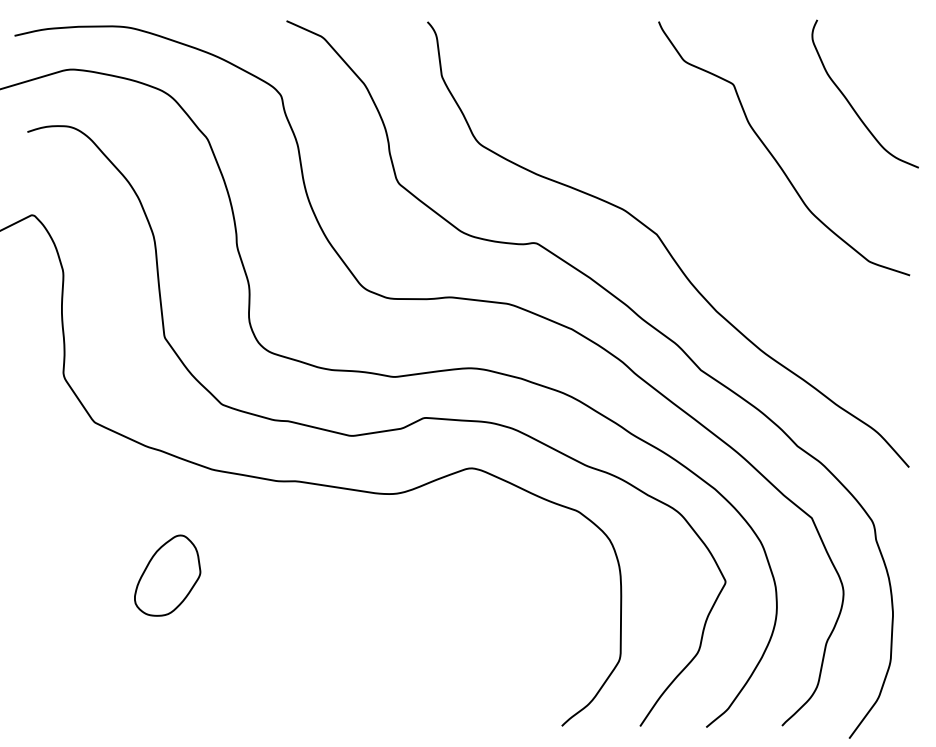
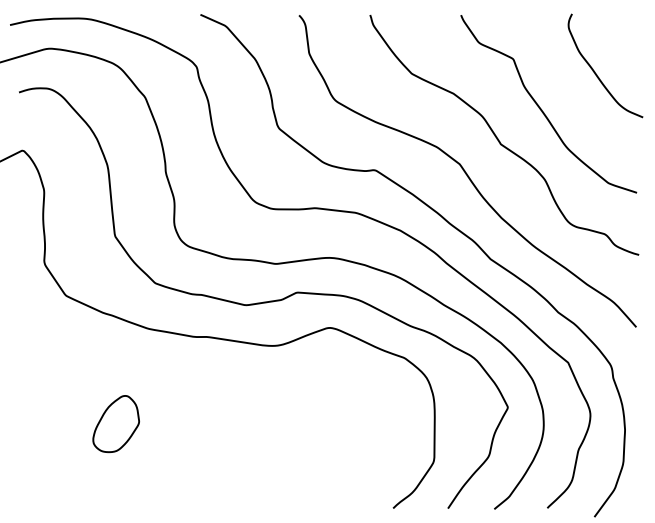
curve: (712, 197) -> (498, 138), added
part: (166, 576) -> (115, 424), moved

